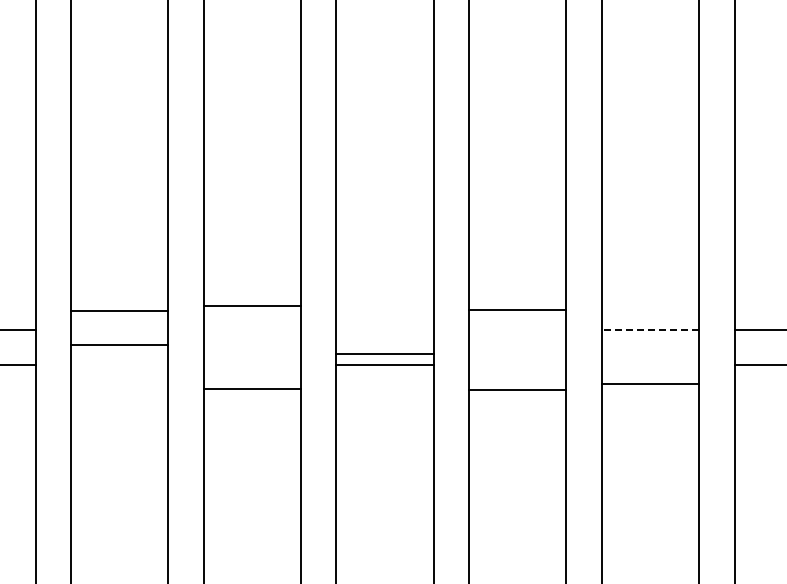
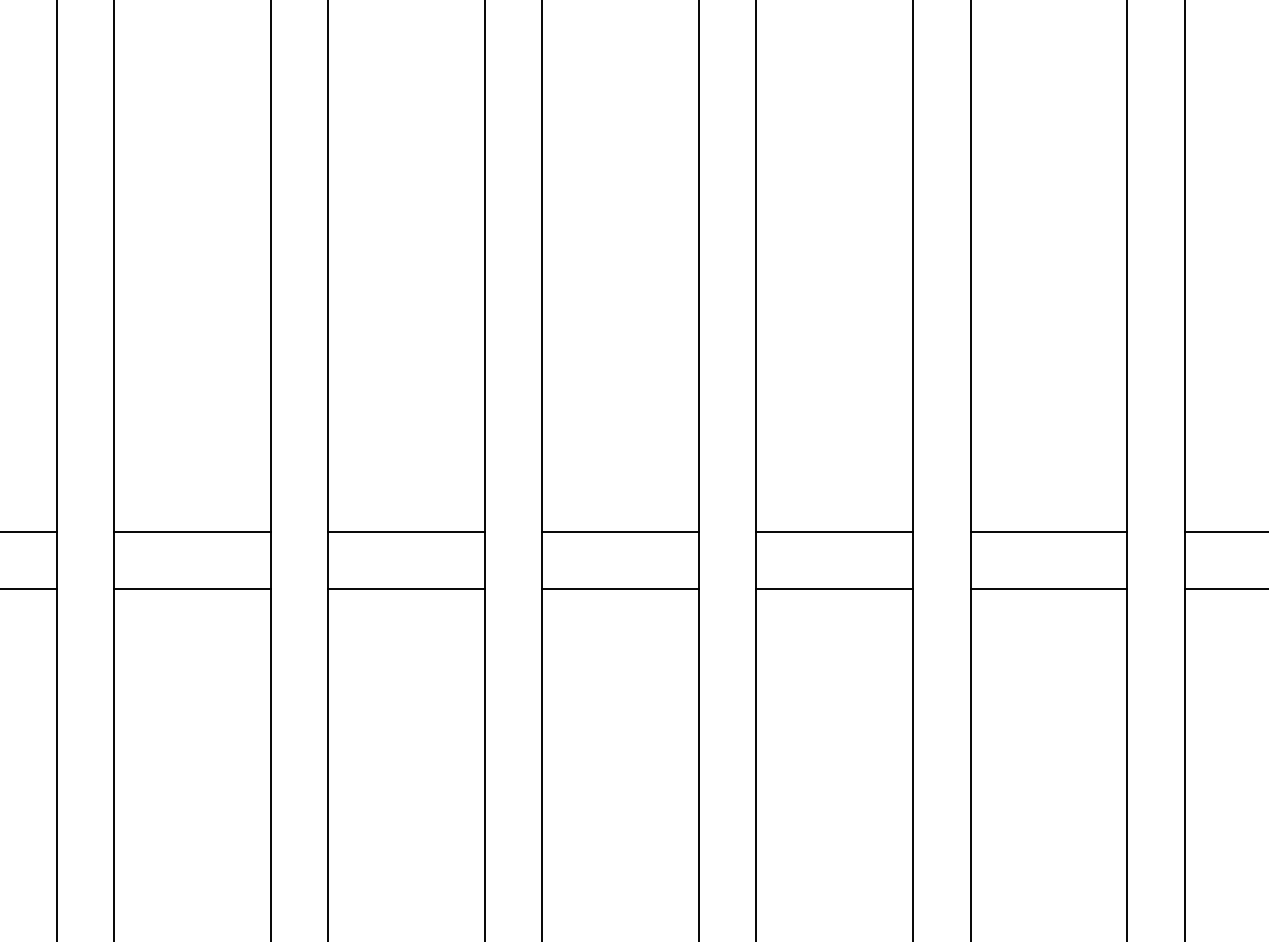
line: (251, 305) -> (405, 531), moved
line: (517, 309) -> (834, 531), moved
line: (119, 310) -> (192, 531), moved
line: (650, 329) -> (1049, 531), dashed -> solid
line: (119, 344) -> (192, 587), moved
line: (384, 353) -> (619, 531), moved
line: (650, 383) -> (1049, 587), moved
line: (251, 388) -> (405, 587), moved
line: (517, 389) -> (834, 587), moved

